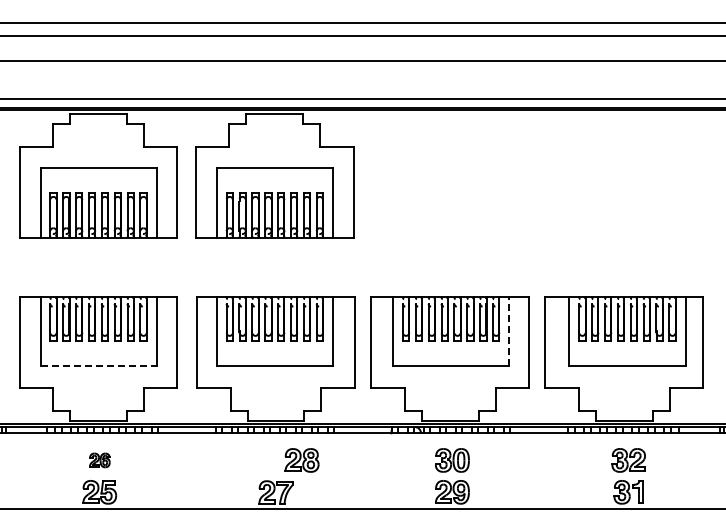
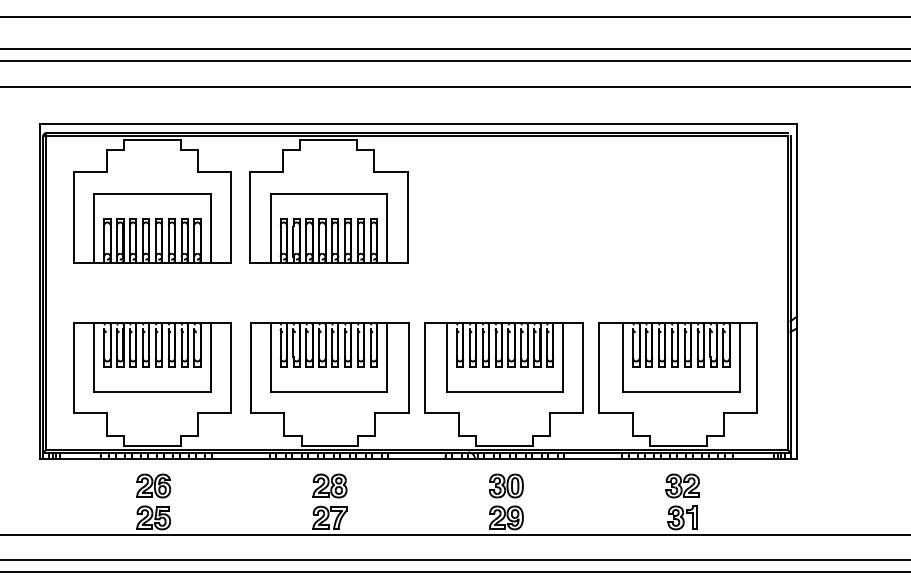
line: (509, 331) -> (563, 357), dashed -> solid
line: (99, 365) -> (153, 391), dashed -> solid
part: (99, 459) -> (153, 485), size x1.67
part: (301, 459) -> (329, 485), moved

